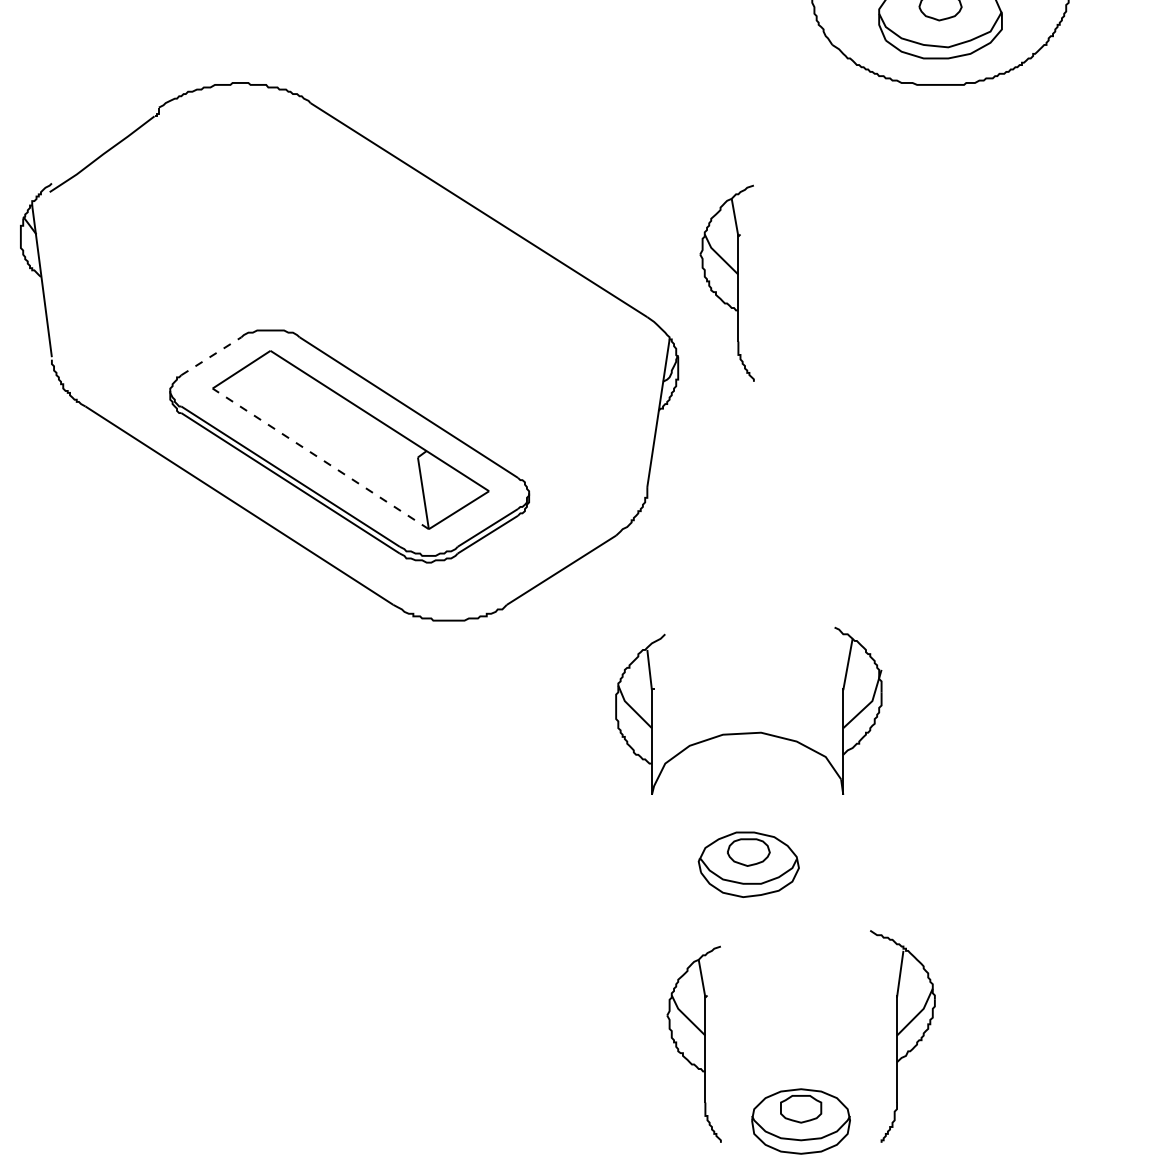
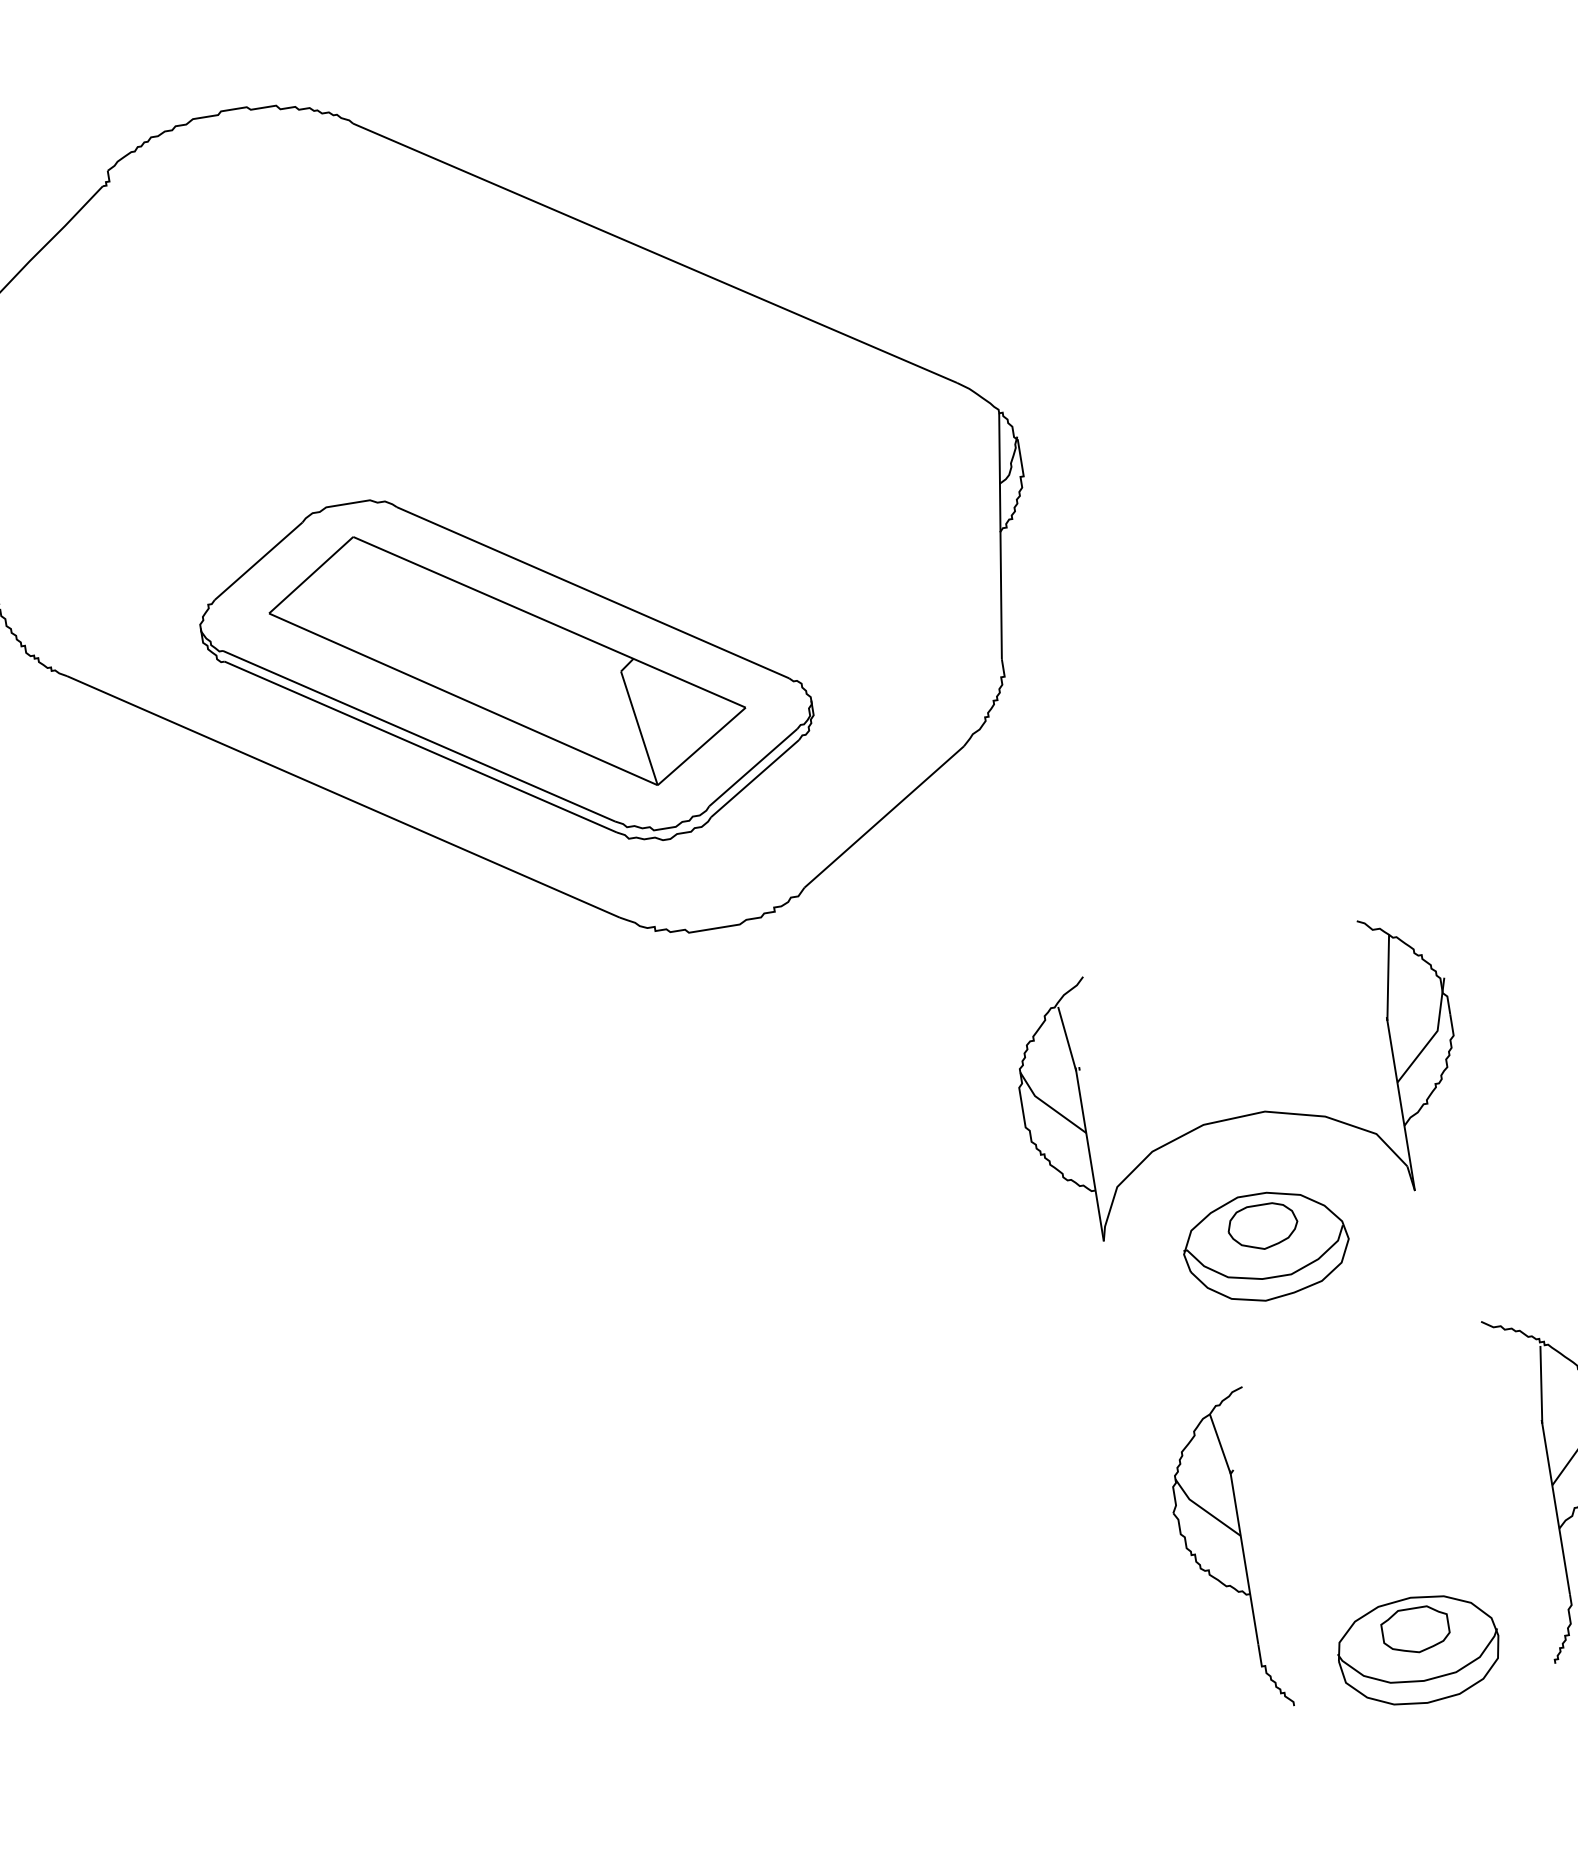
part: (726, 282) -> (1076, 305), removed
line: (211, 356) -> (258, 561), dashed -> solid
line: (320, 458) -> (462, 698), dashed -> solid
part: (748, 732) -> (1244, 1114), moved

